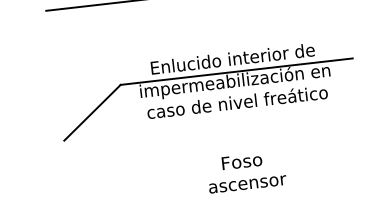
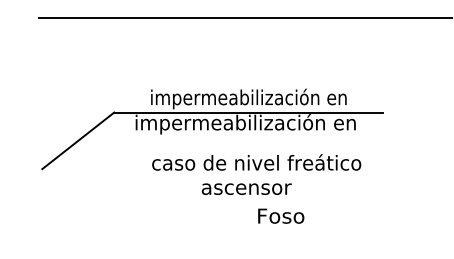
text: (235, 59) -> (248, 98), Enlucido interior de -> impermeabilización en
text: (237, 102) -> (256, 162), moved
text: (242, 160) -> (281, 215), moved
text: (247, 183) -> (246, 188), moved

